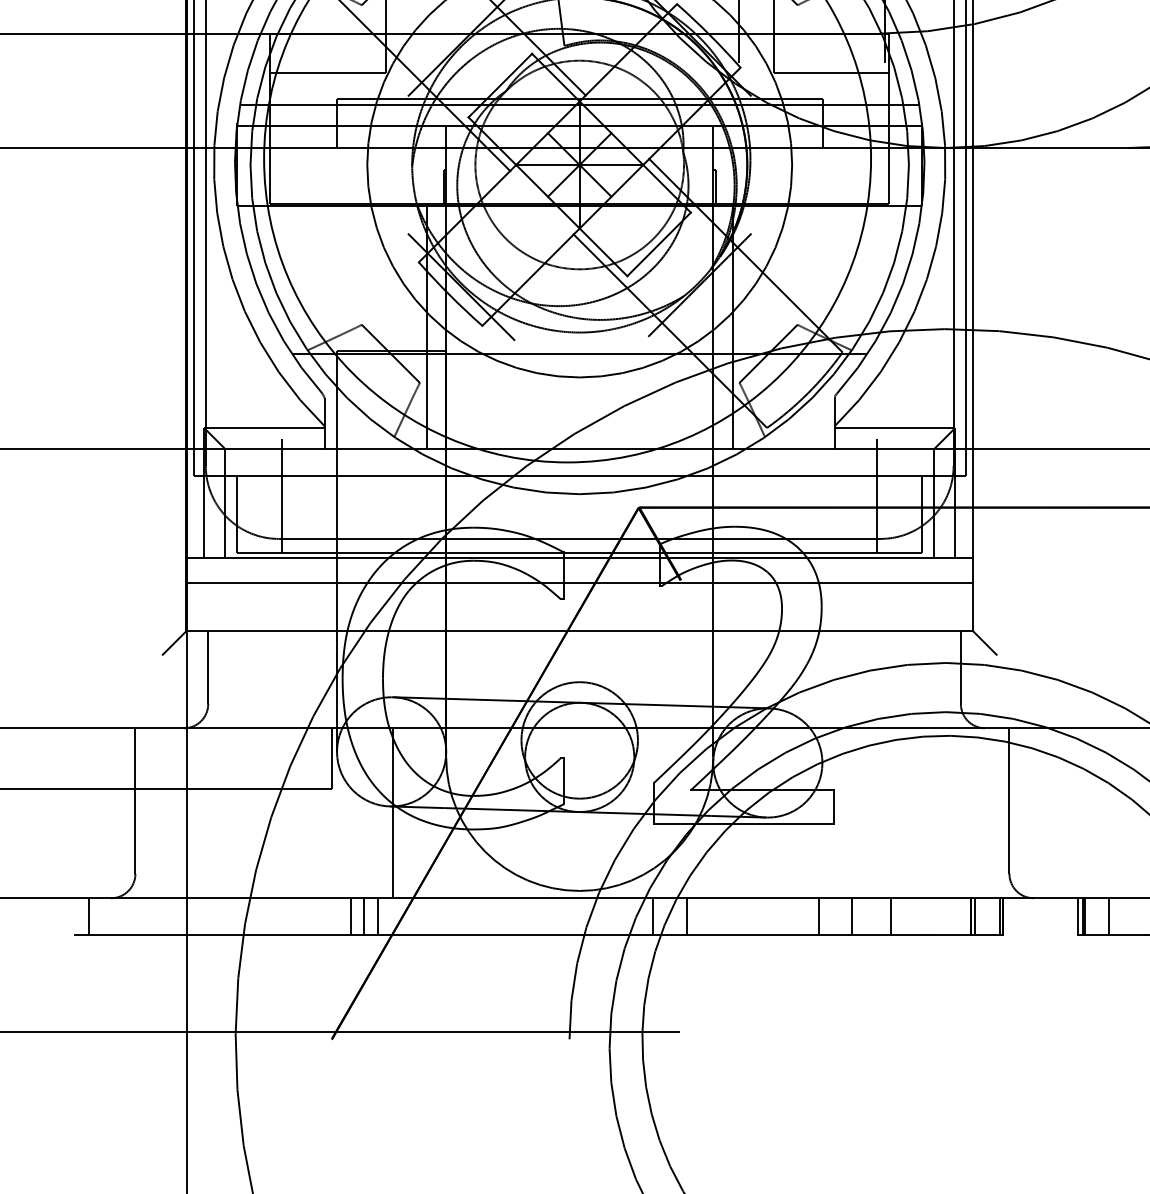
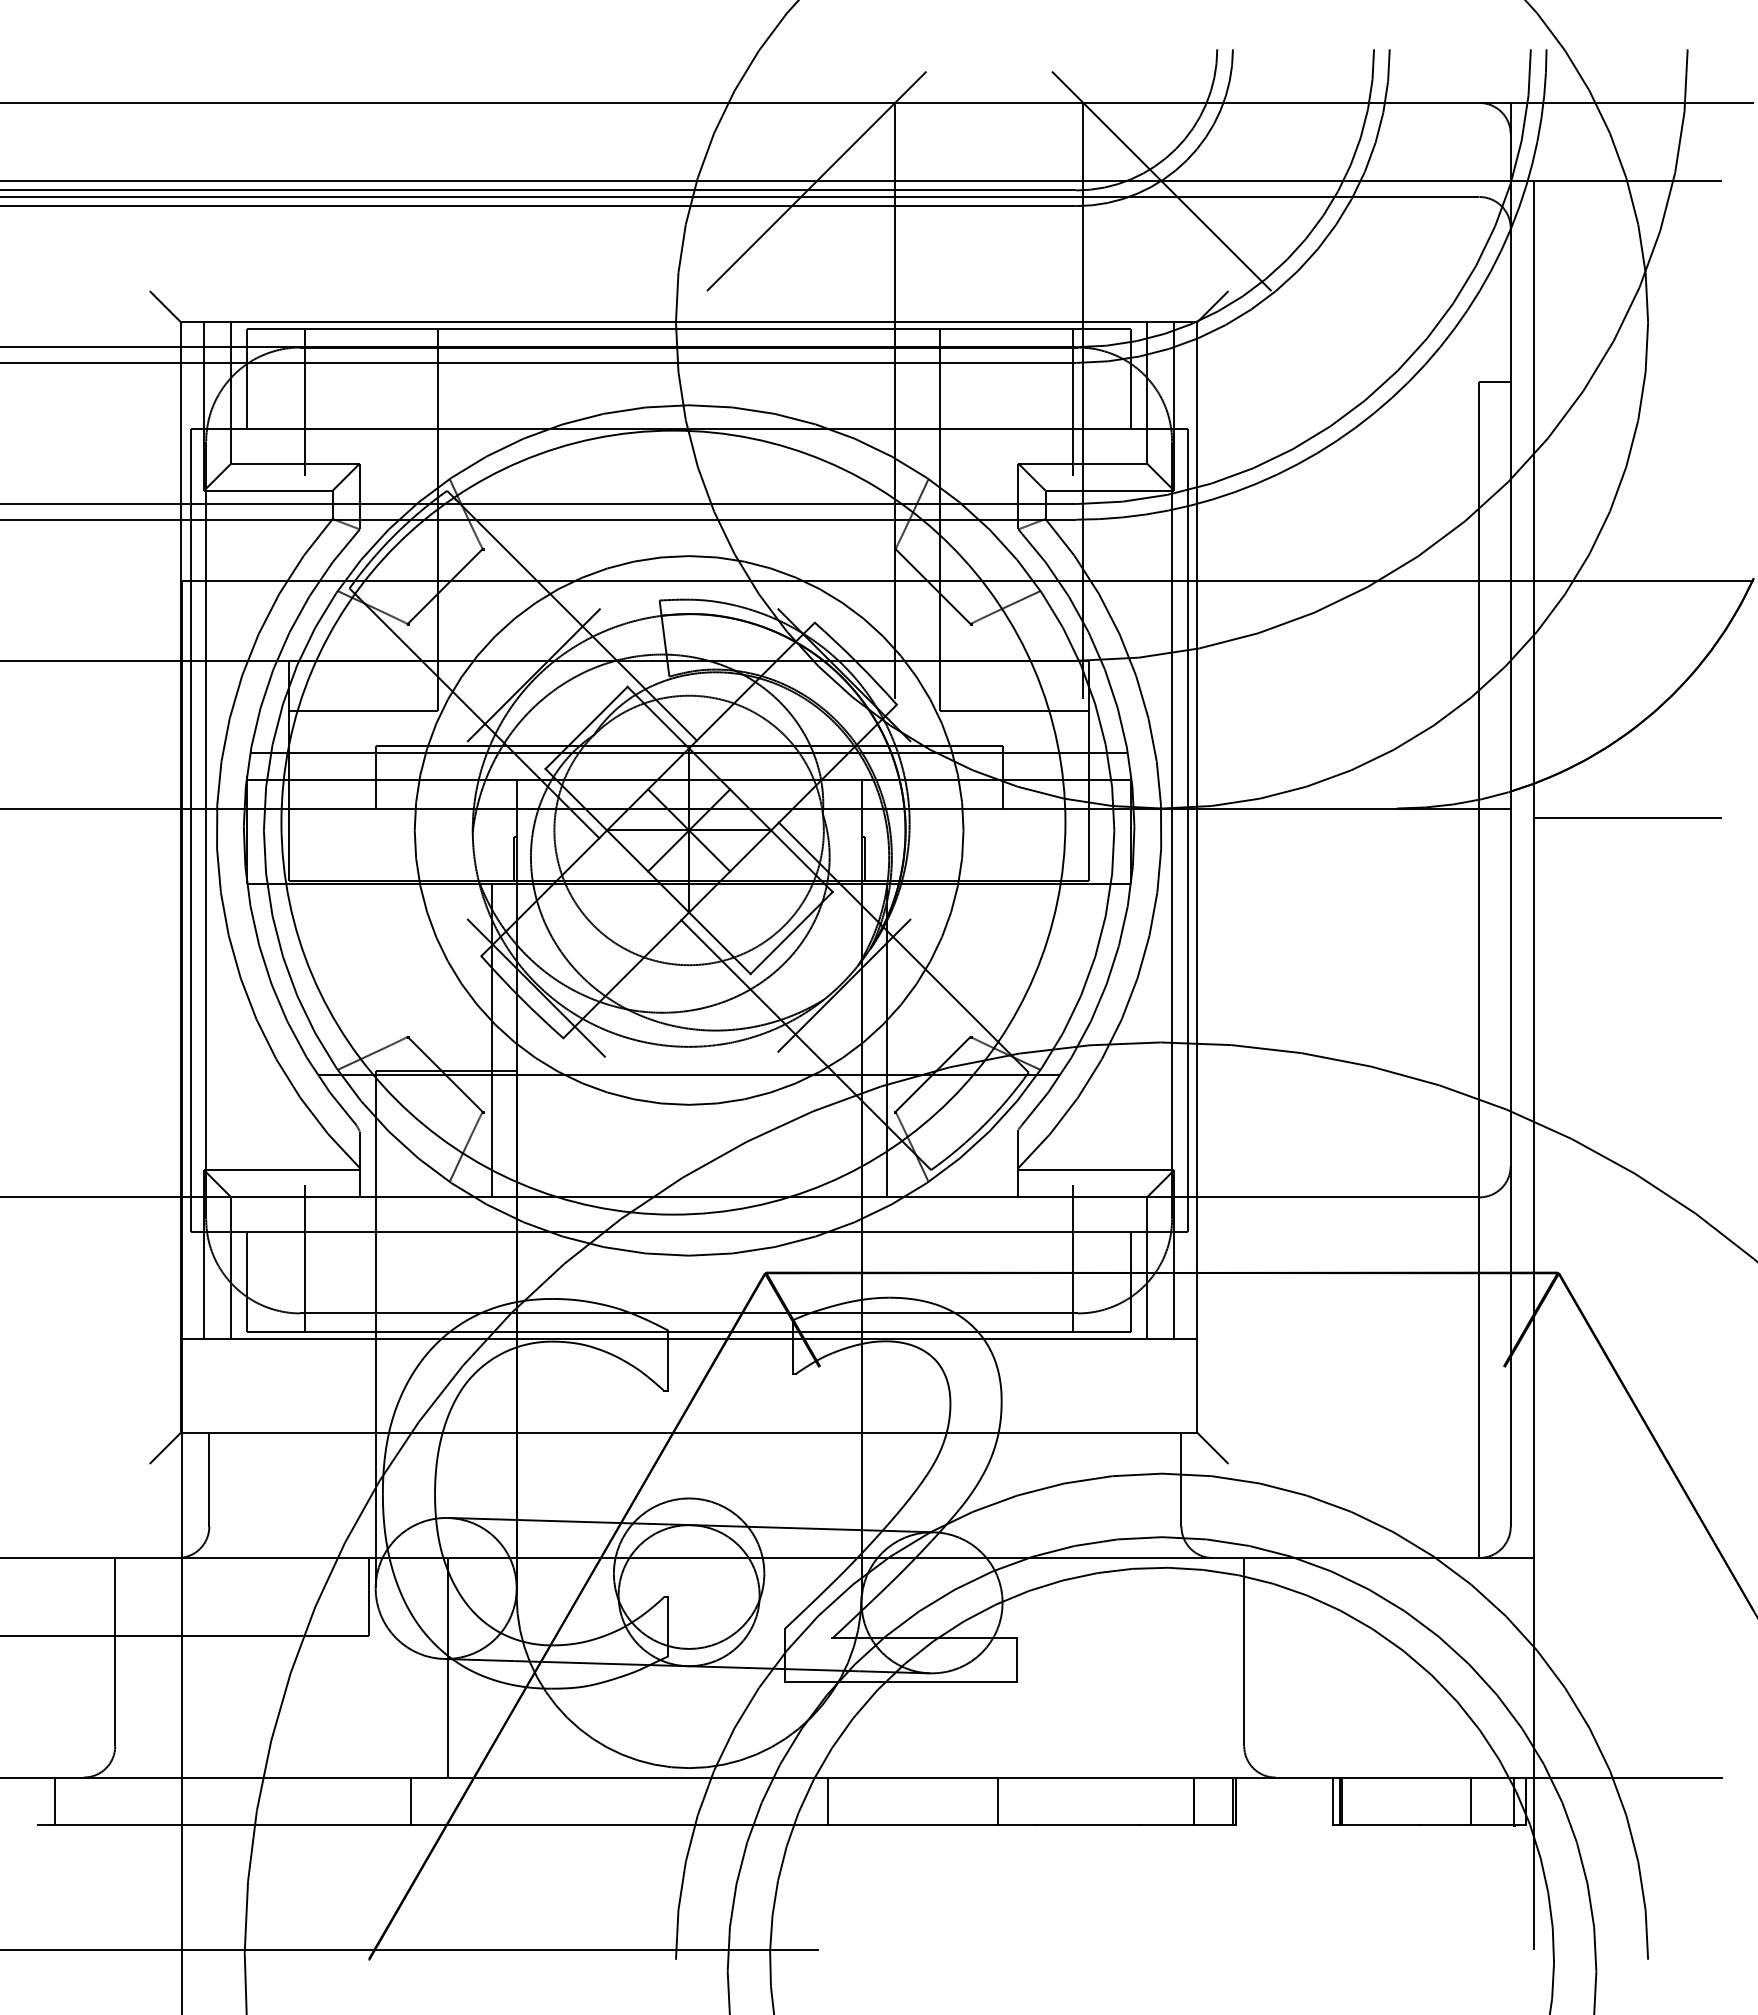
line: (580, 582) -> (689, 1369), removed
line: (350, 916) -> (393, 1800), removed
line: (377, 916) -> (428, 1800), removed
line: (653, 916) -> (784, 1800), removed
line: (852, 916) -> (1041, 1800), removed
line: (890, 916) -> (1090, 1800), removed
line: (974, 916) -> (1199, 1800), removed
line: (1108, 916) -> (1372, 1800), removed

